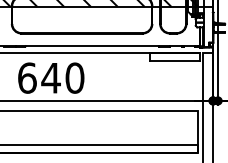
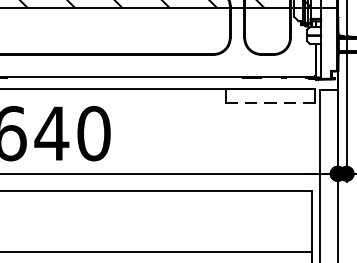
line: (174, 61) -> (269, 104), solid -> dashed

